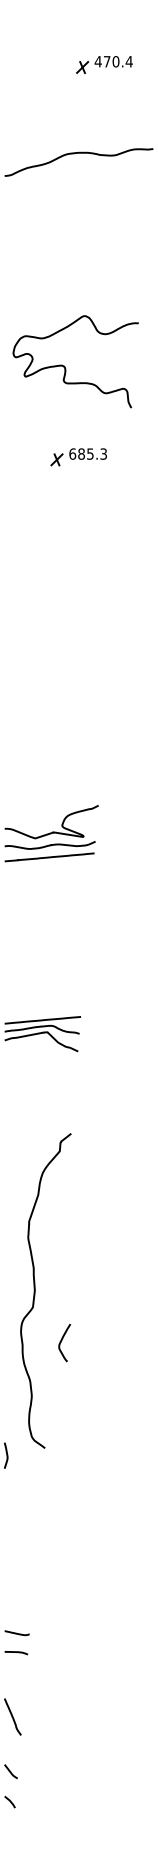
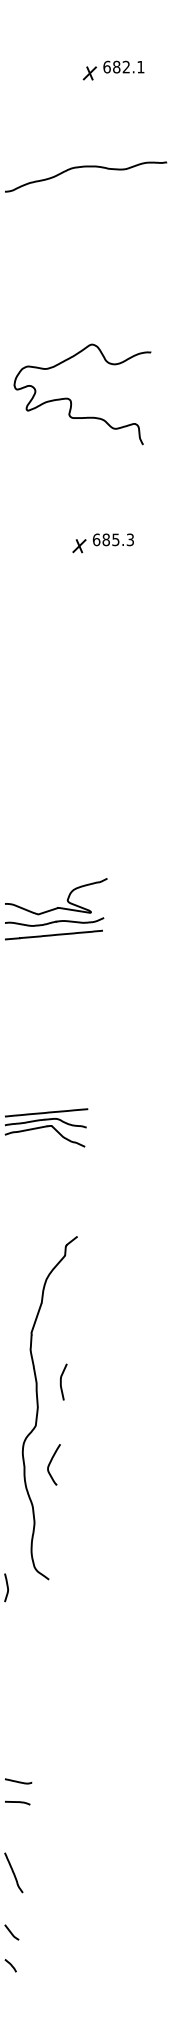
text: (113, 61) -> (123, 66), 470.4 -> 682.1
part: (78, 457) -> (102, 543), moved
curve: (56, 1266) -> (61, 1381), added
curve: (61, 1342) -> (50, 1464), moved

